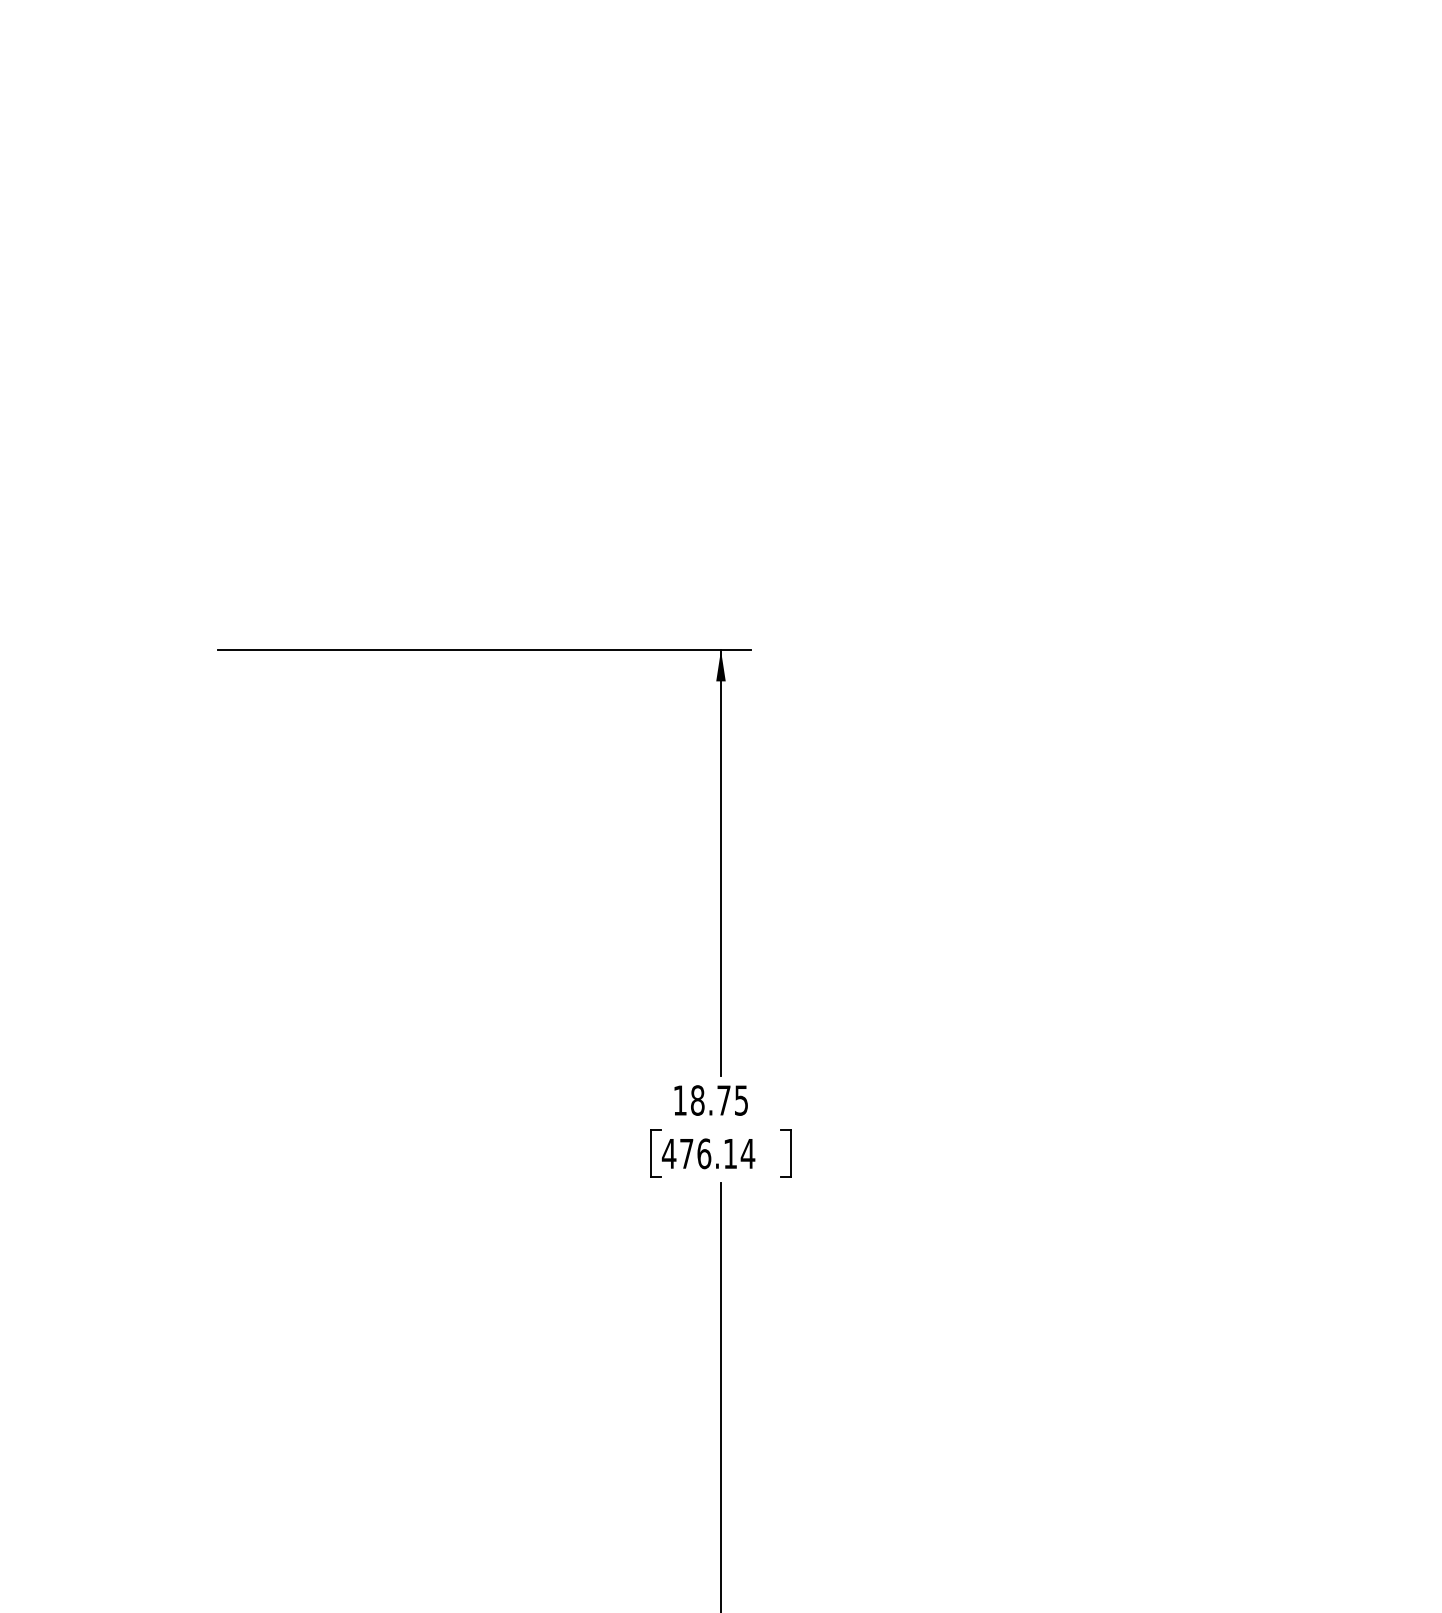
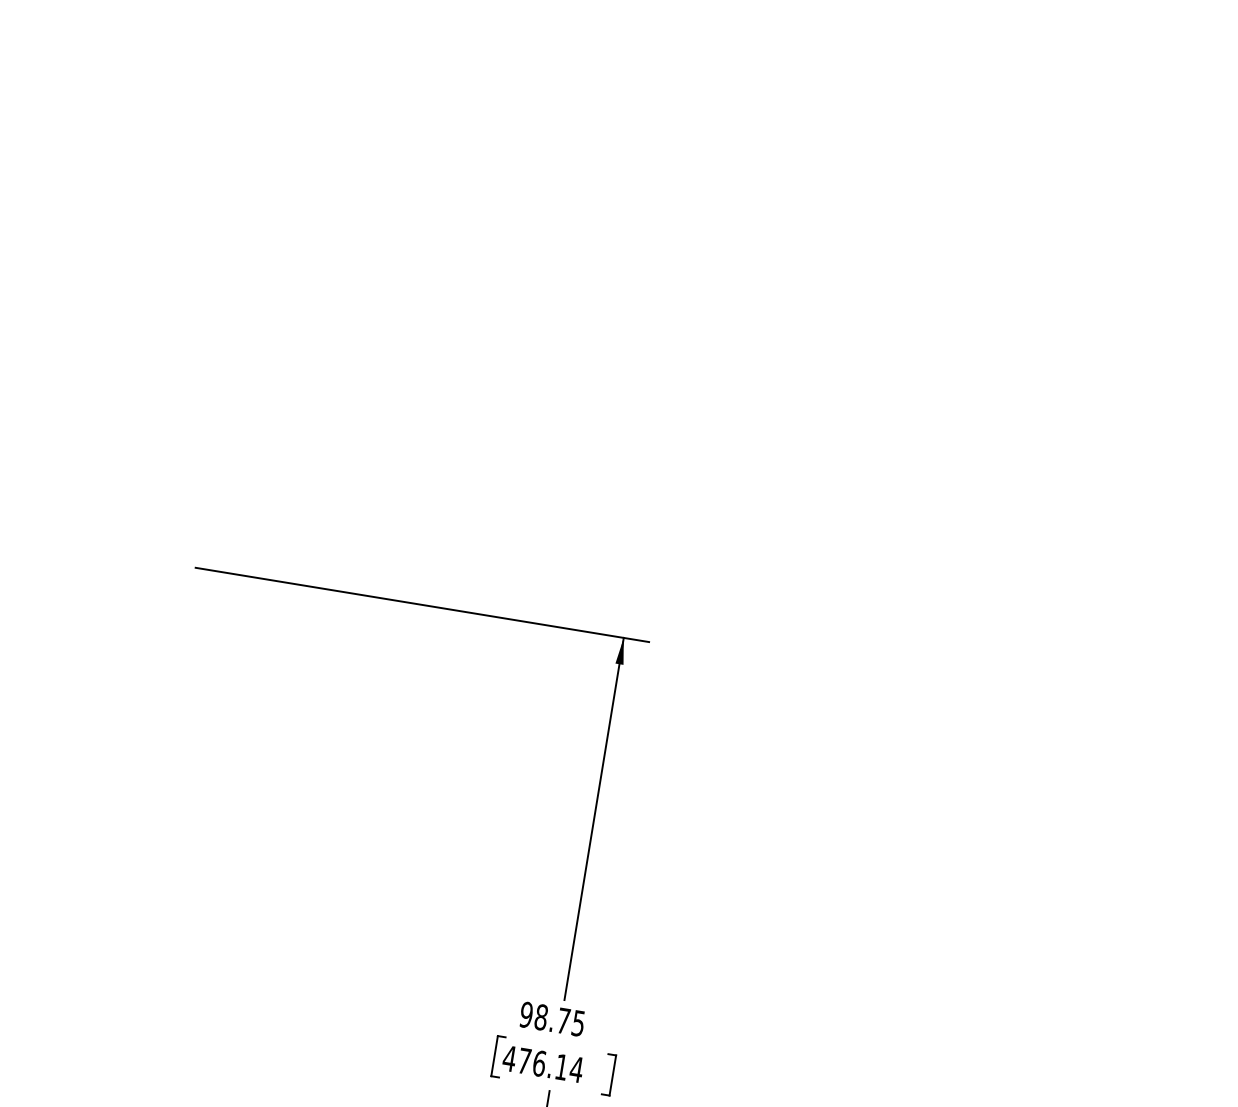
text: (680, 1100) -> (526, 1014), 18.75 -> 98.75

